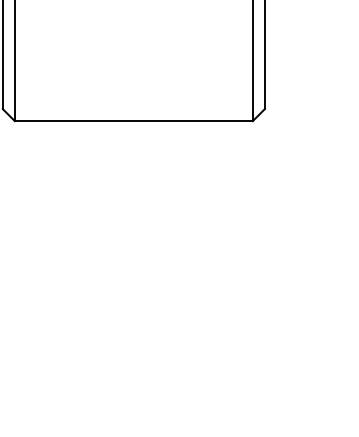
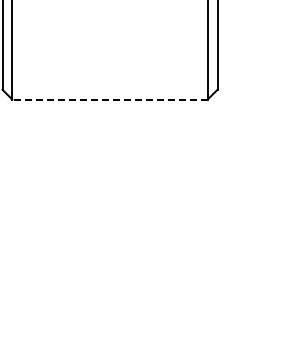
line: (134, 121) -> (110, 99), solid -> dashed

